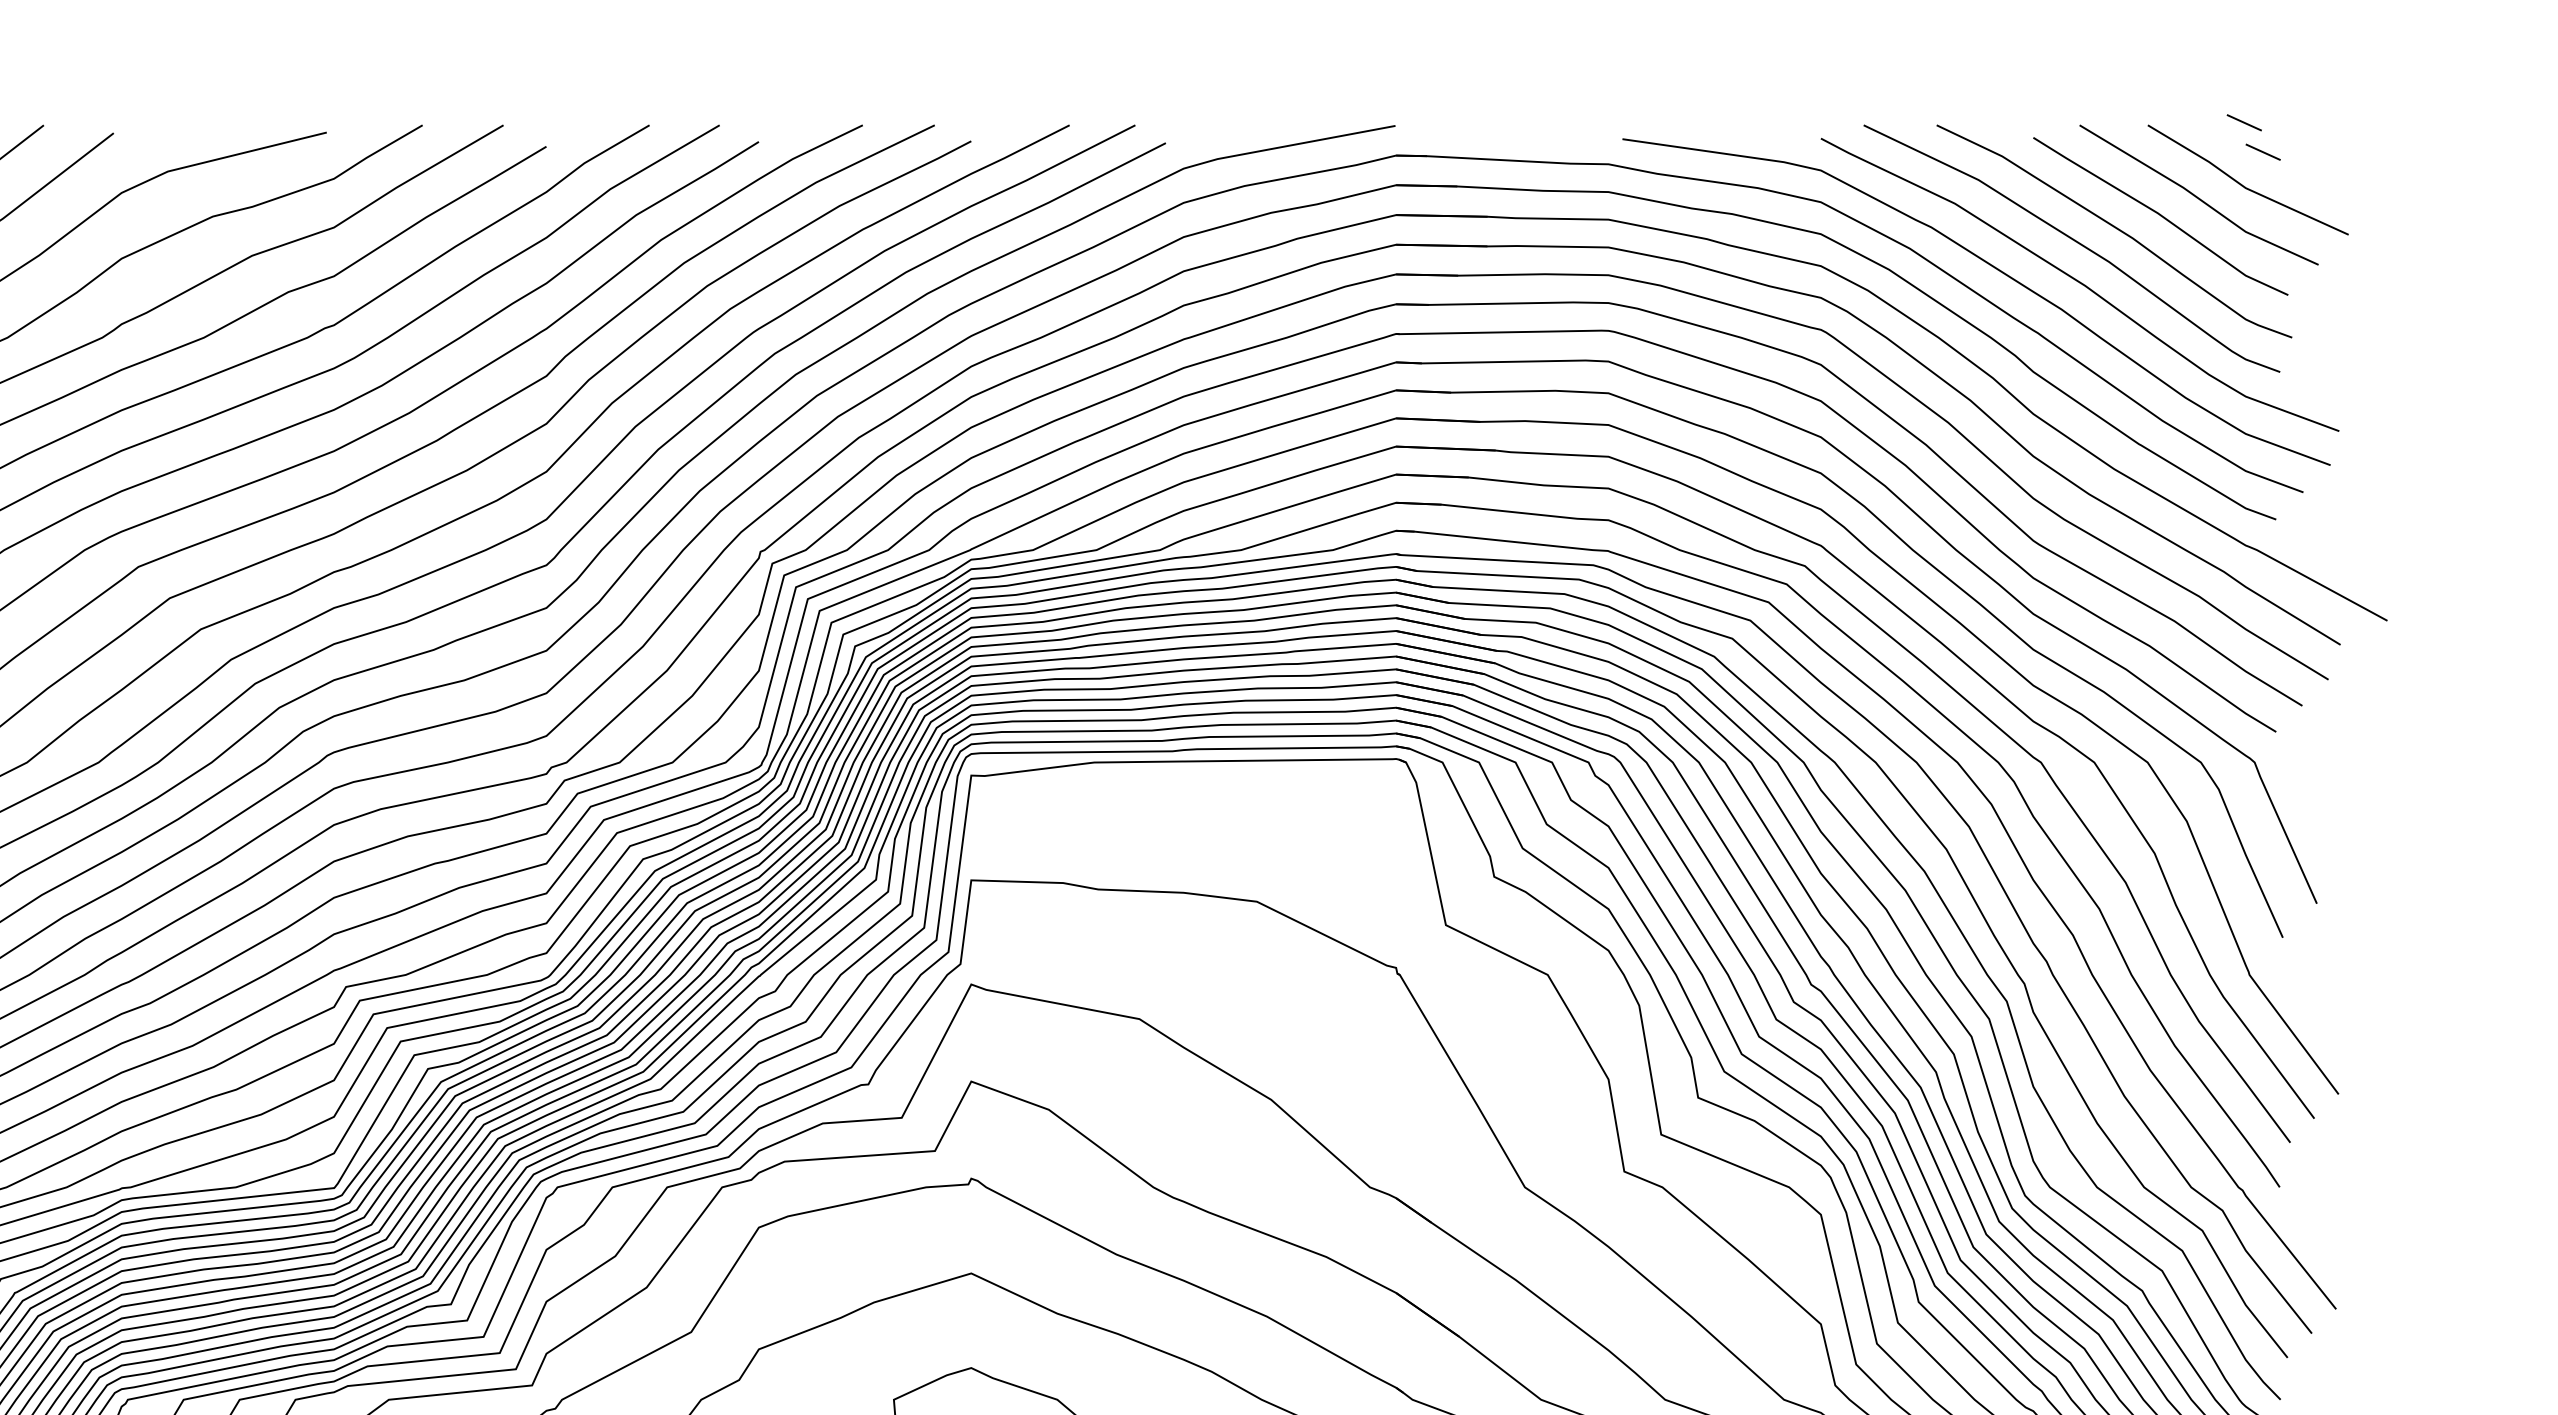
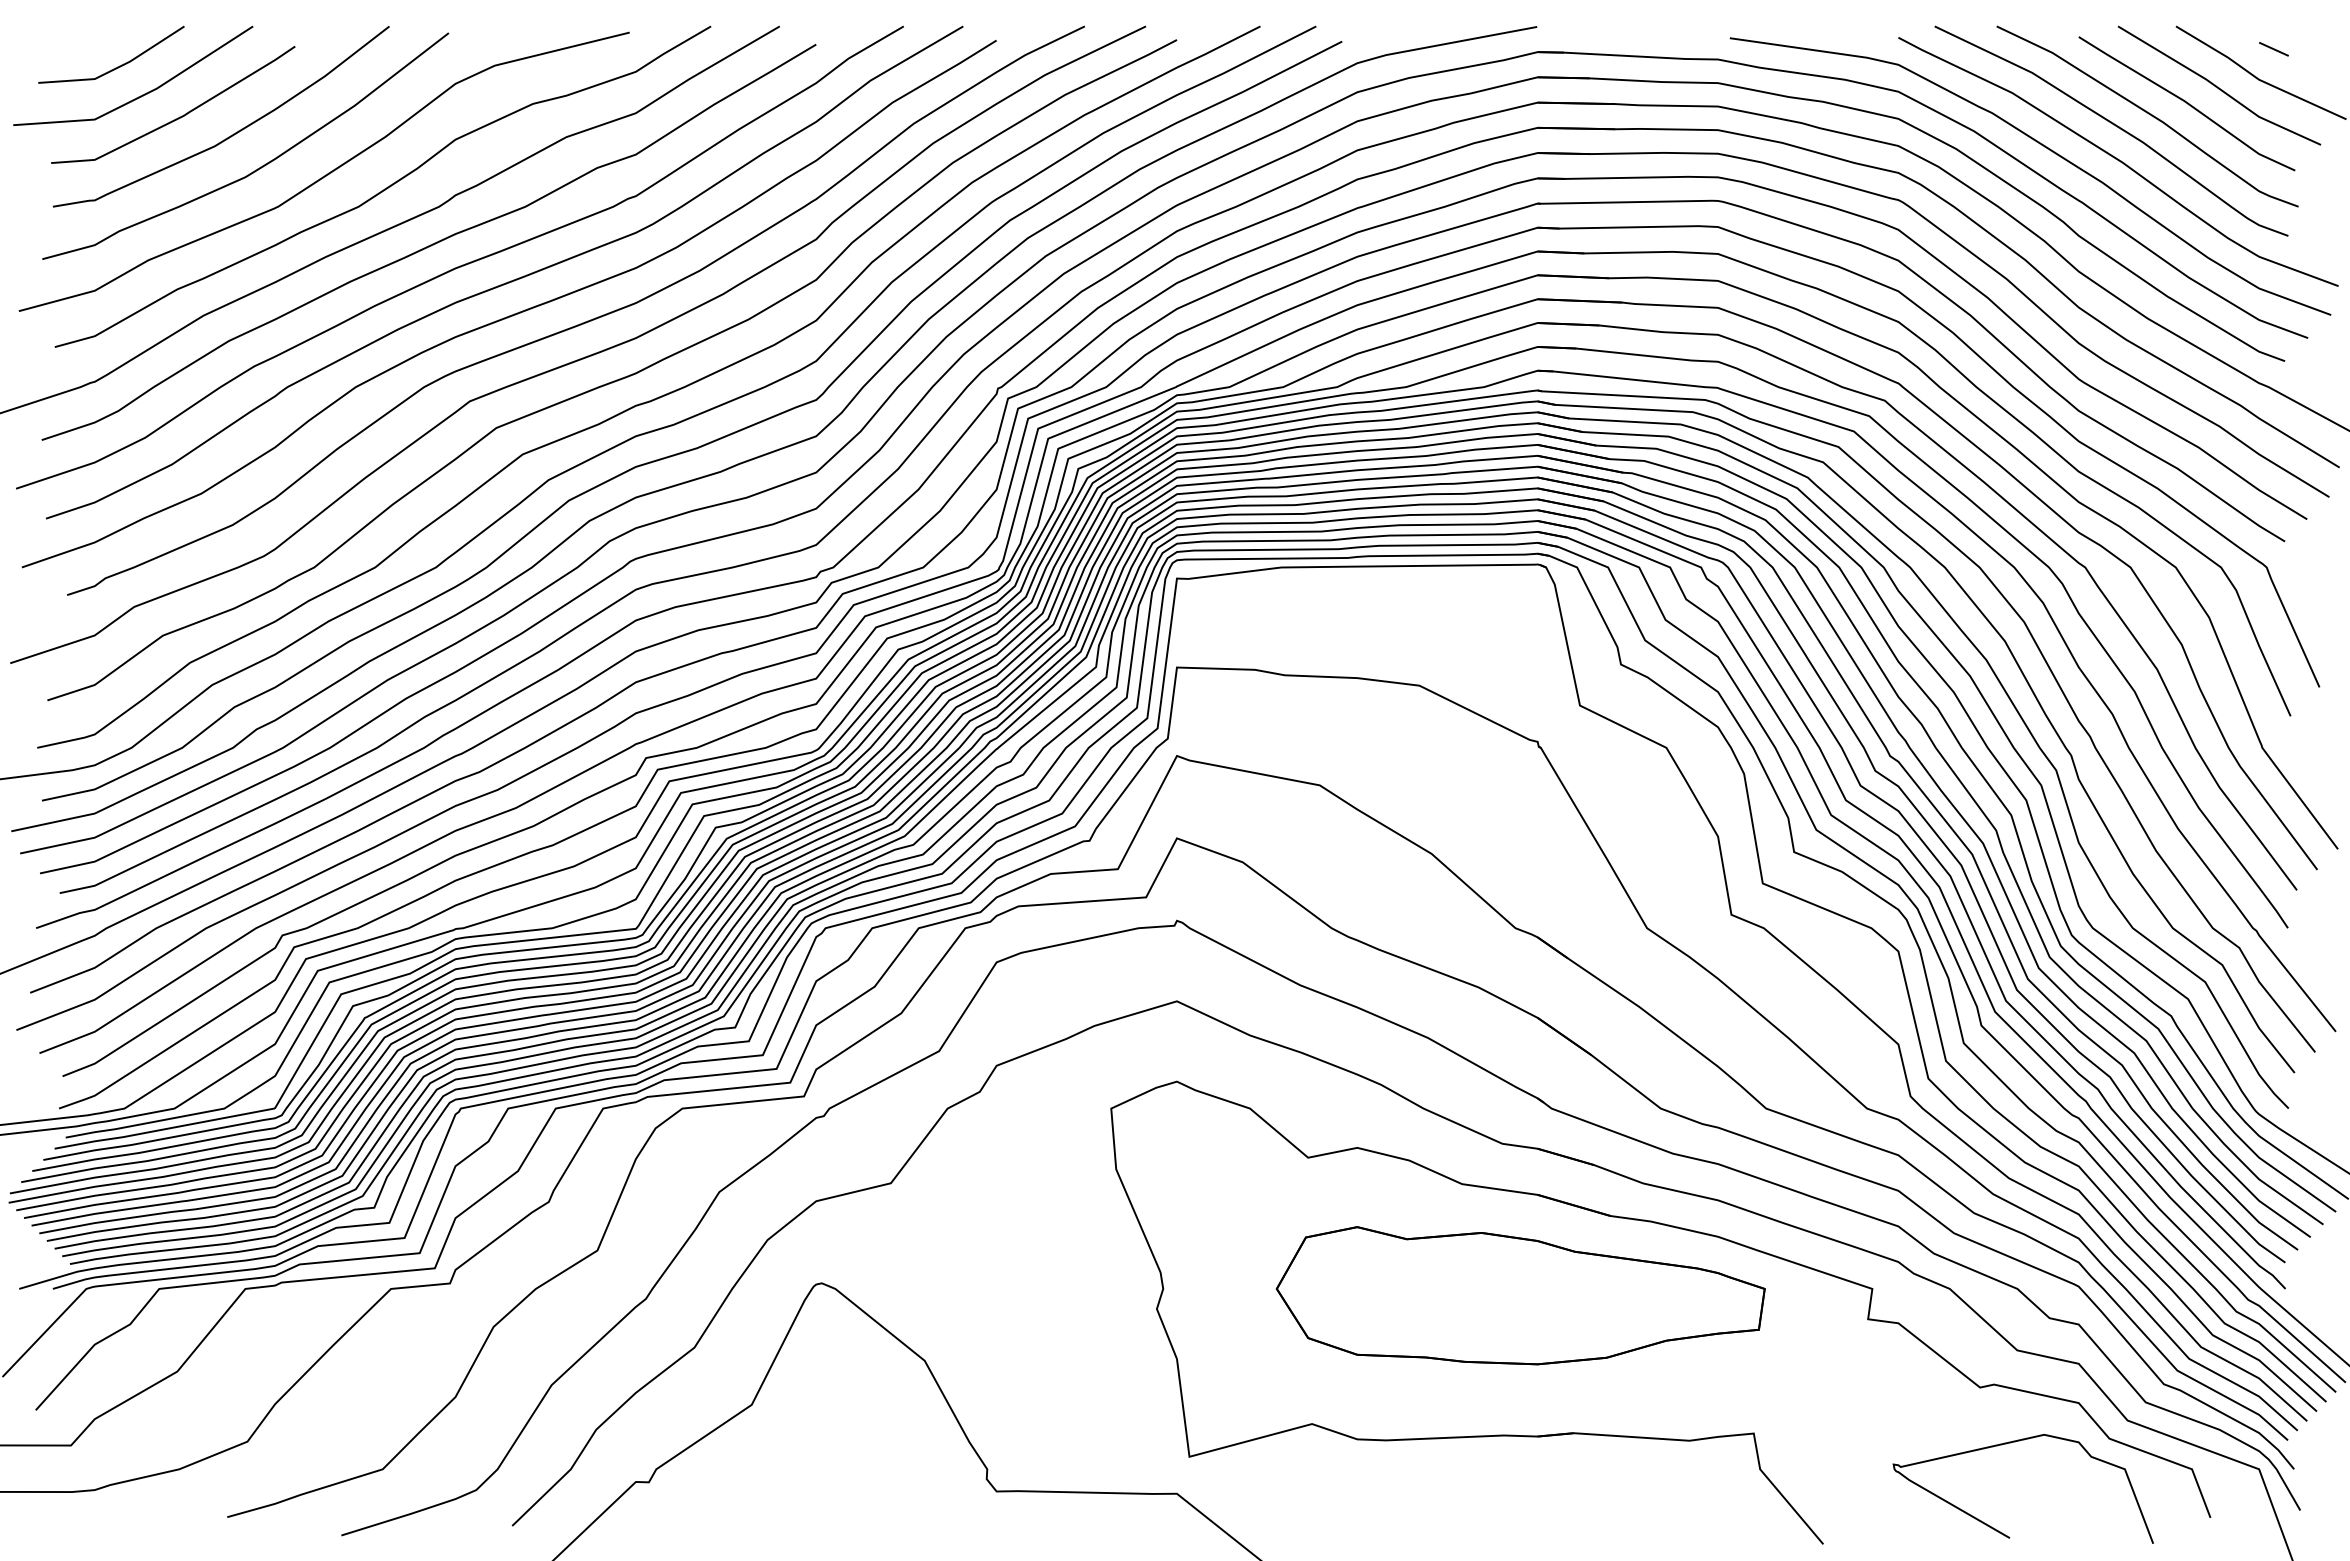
line: (2243, 123) -> (2257, 24), removed

